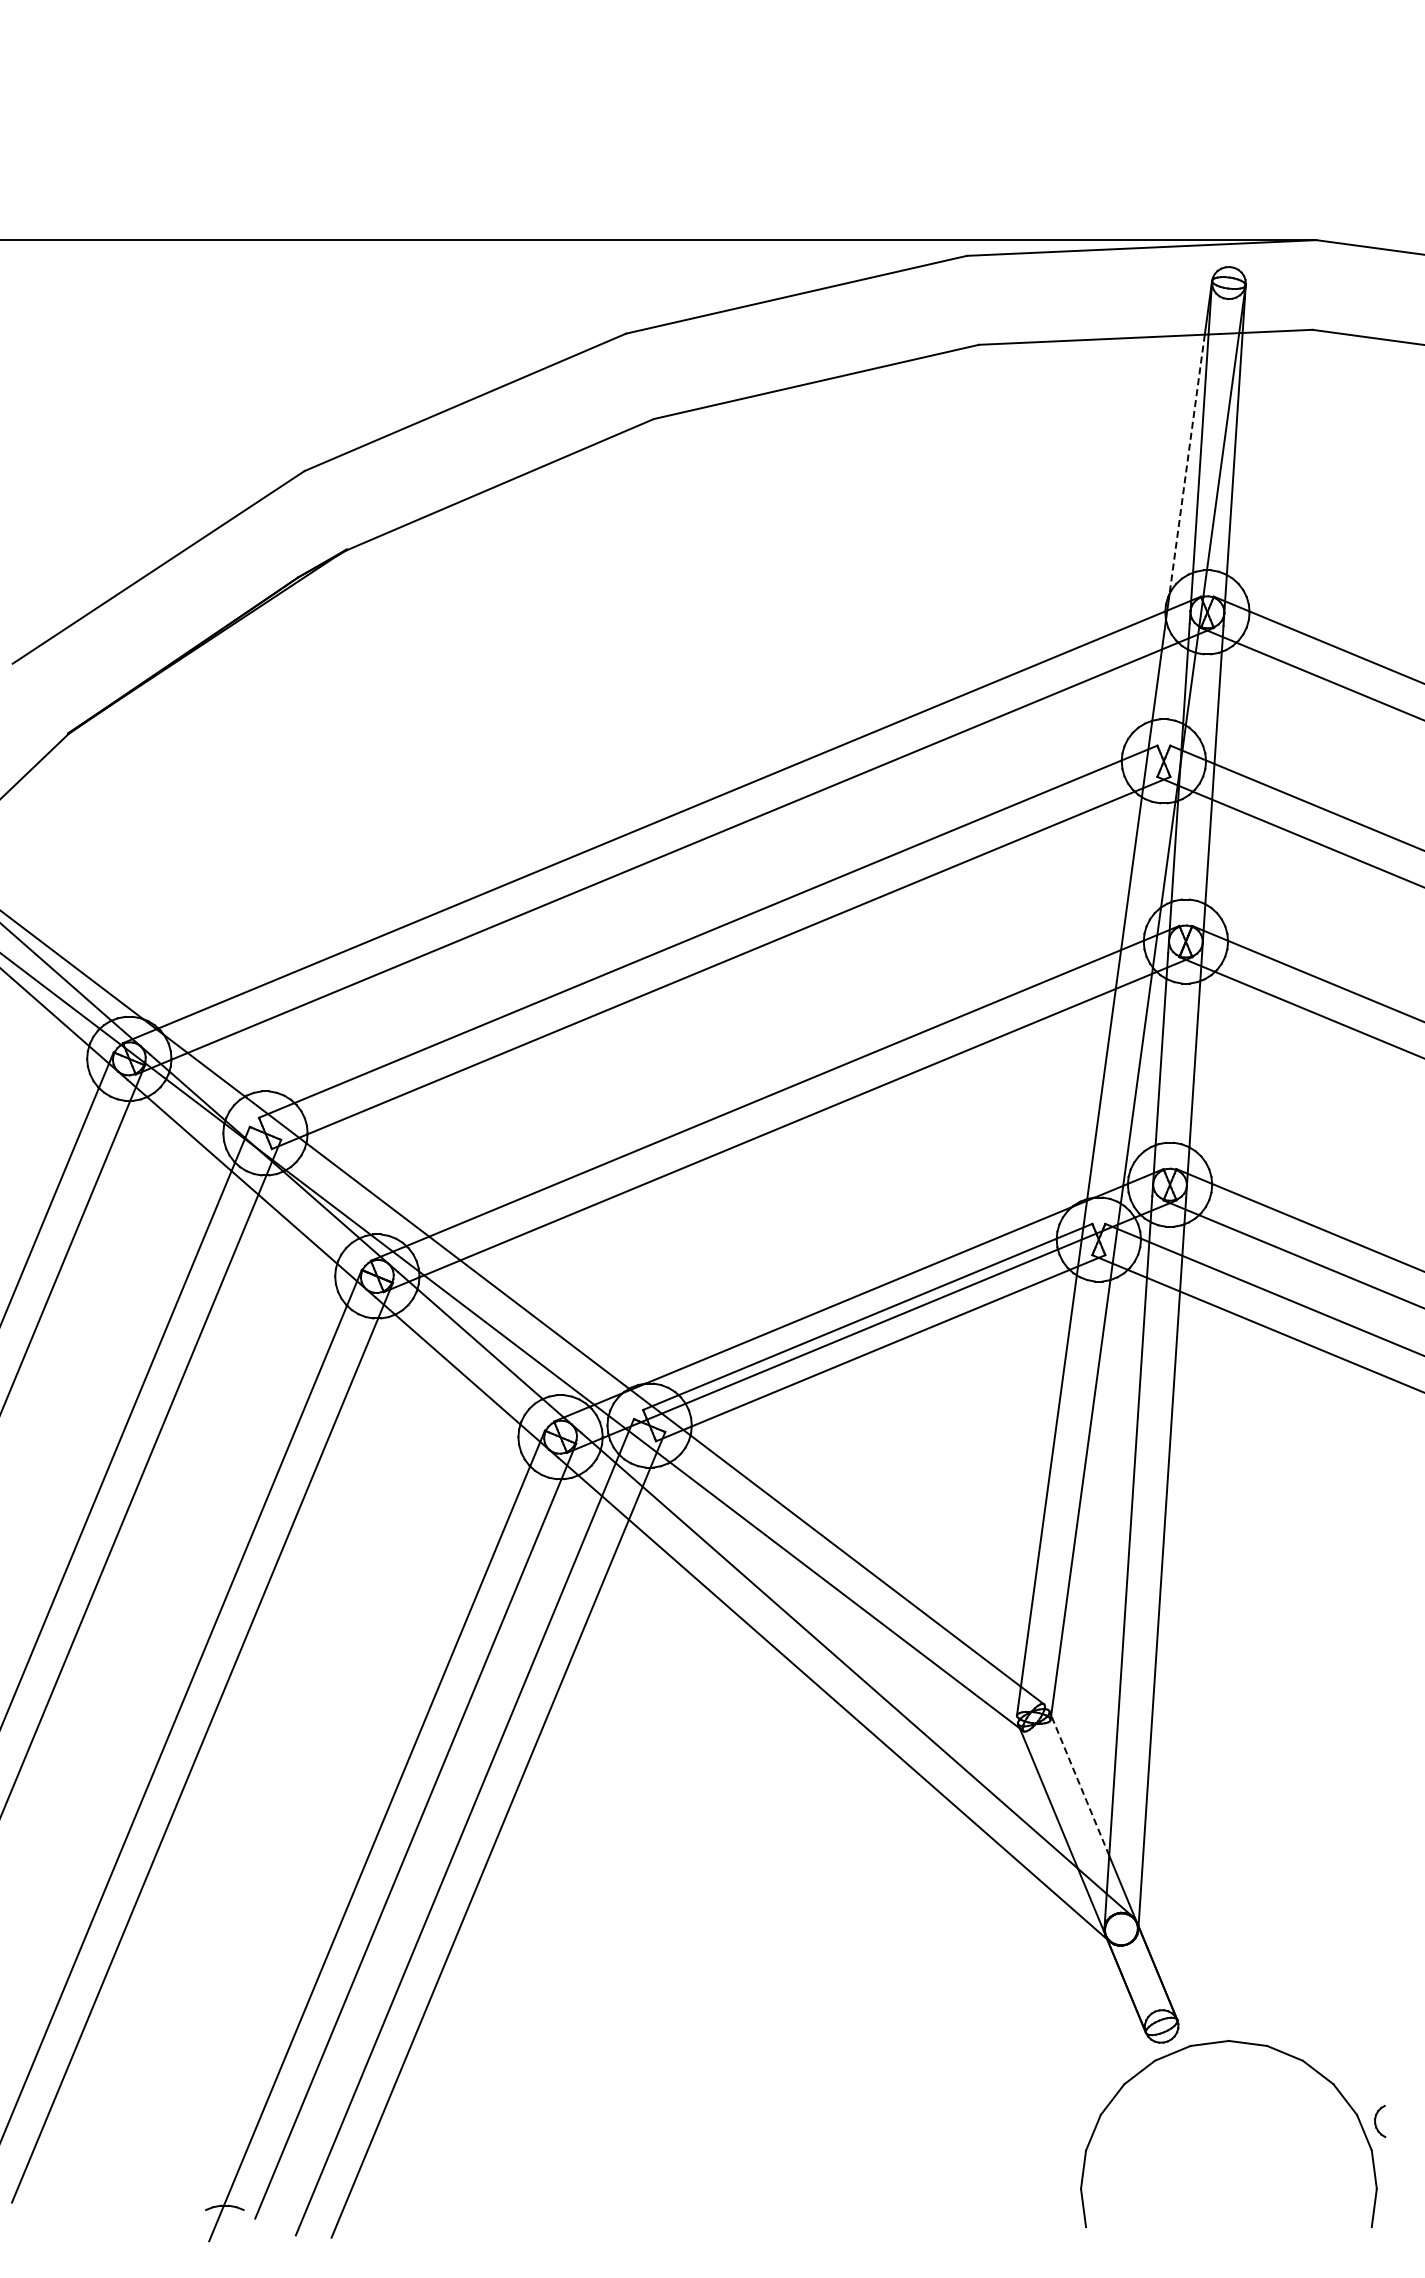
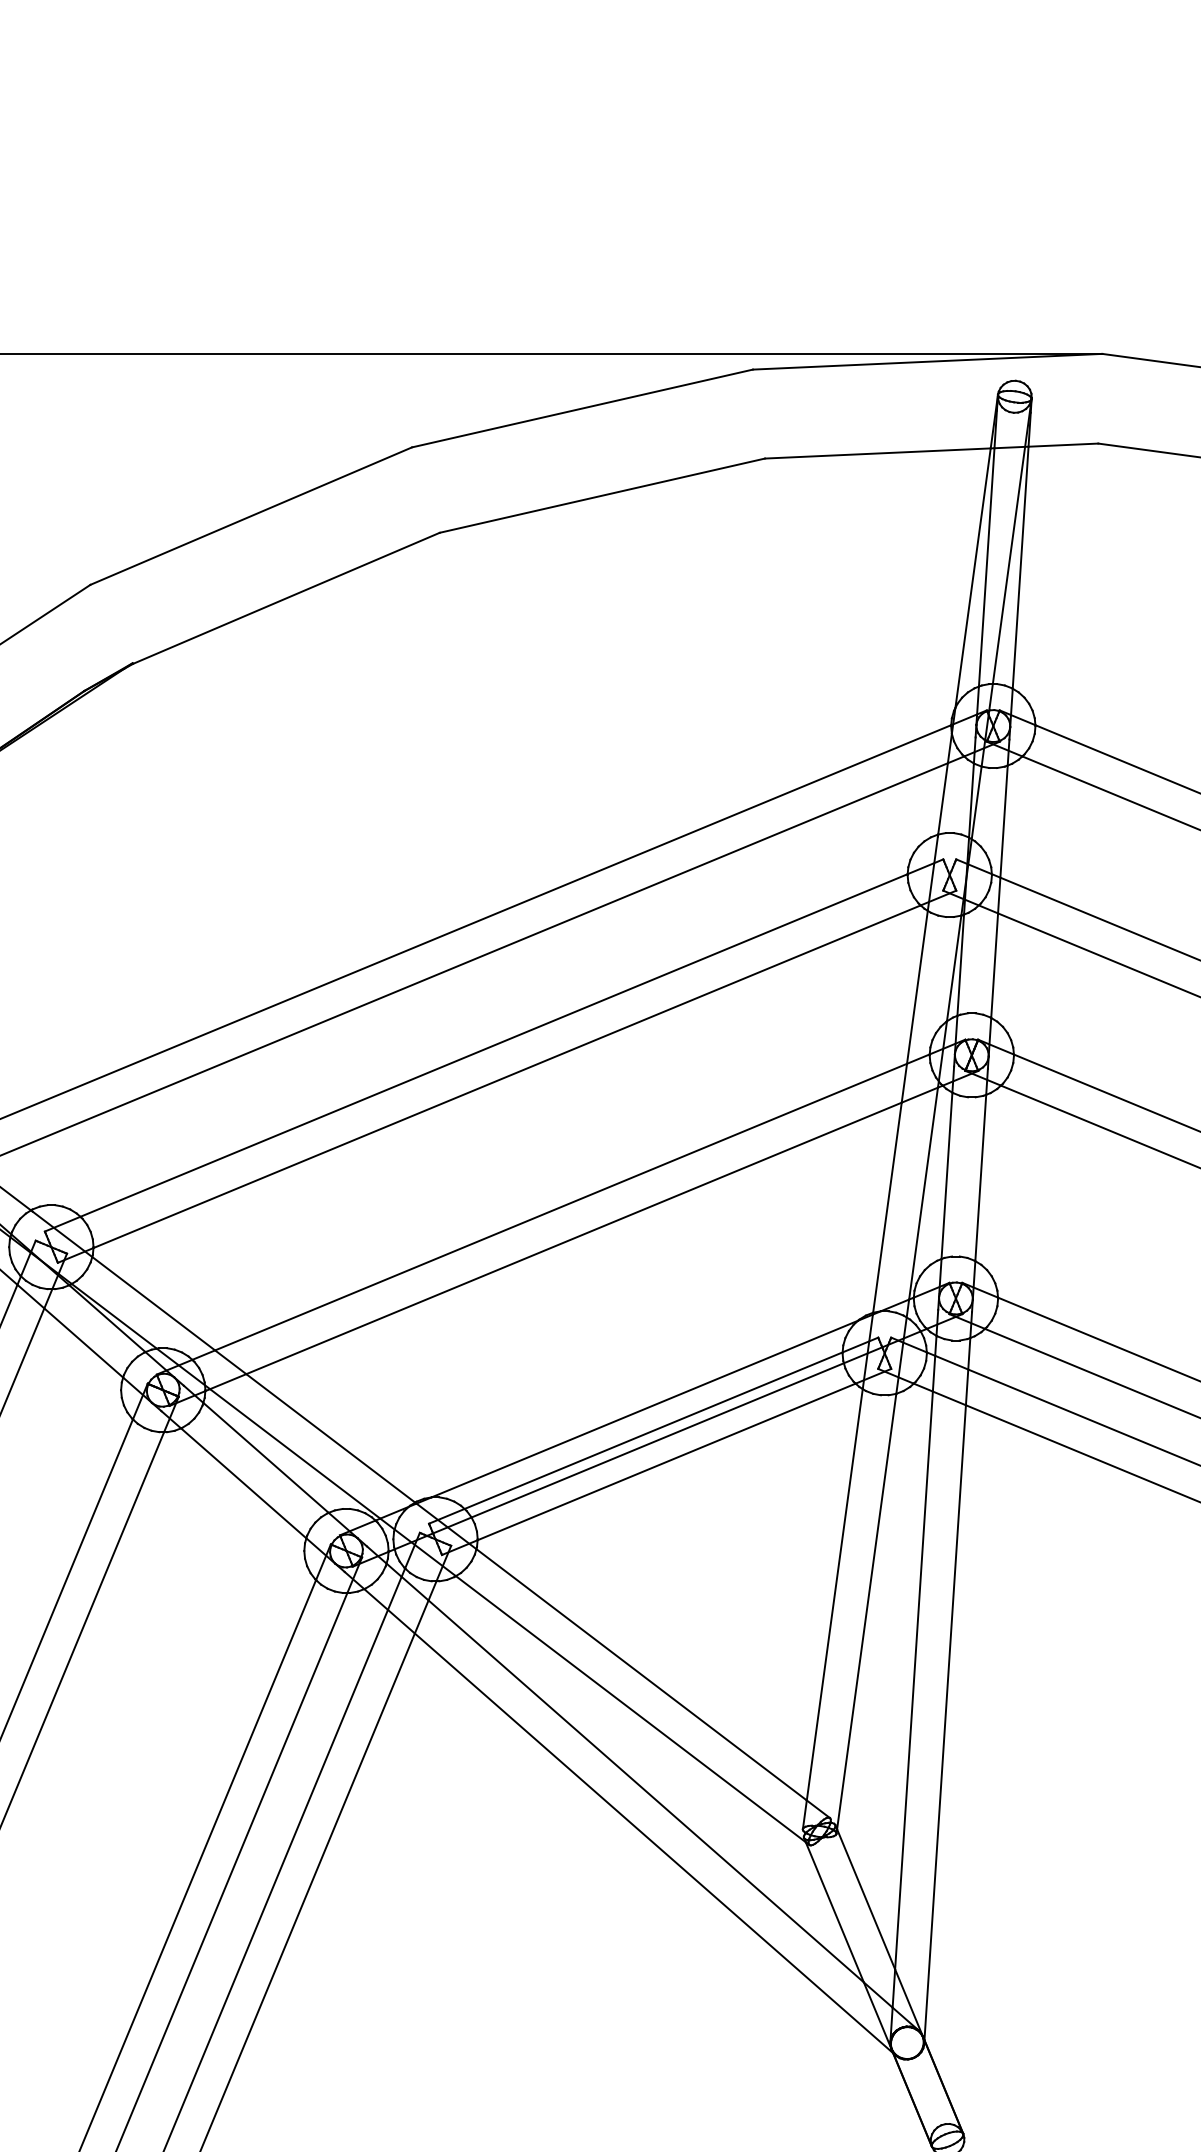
line: (1187, 464) -> (973, 578), dashed -> solid
line: (1080, 1785) -> (866, 1899), dashed -> solid

